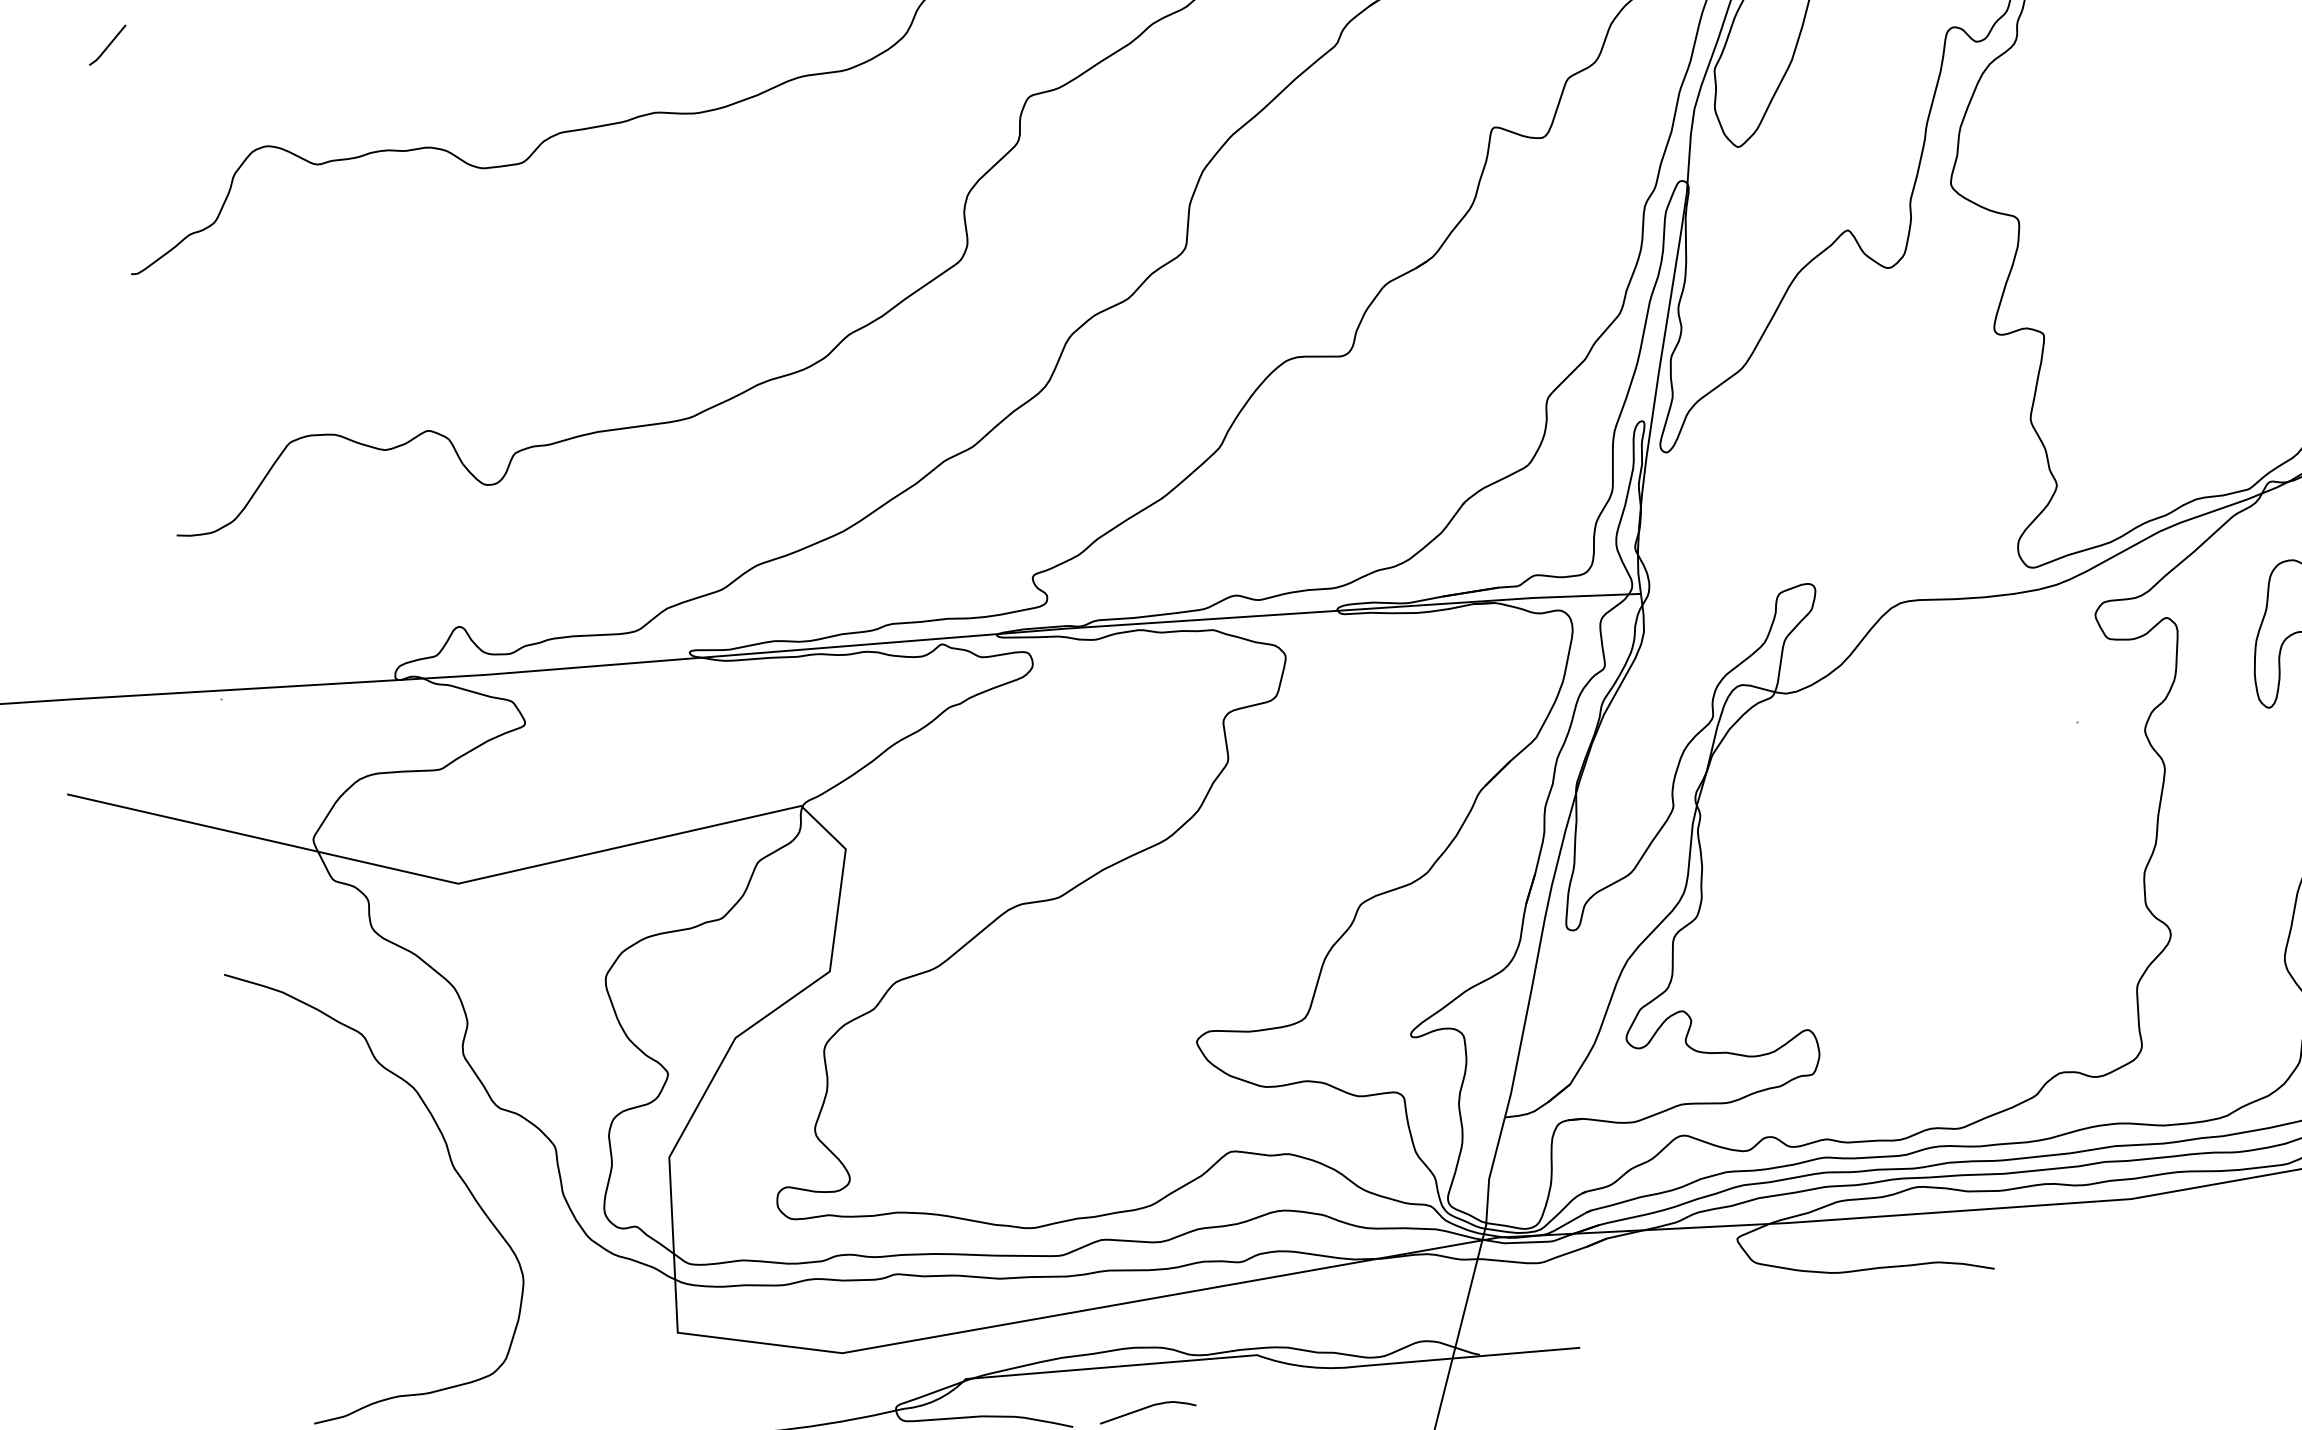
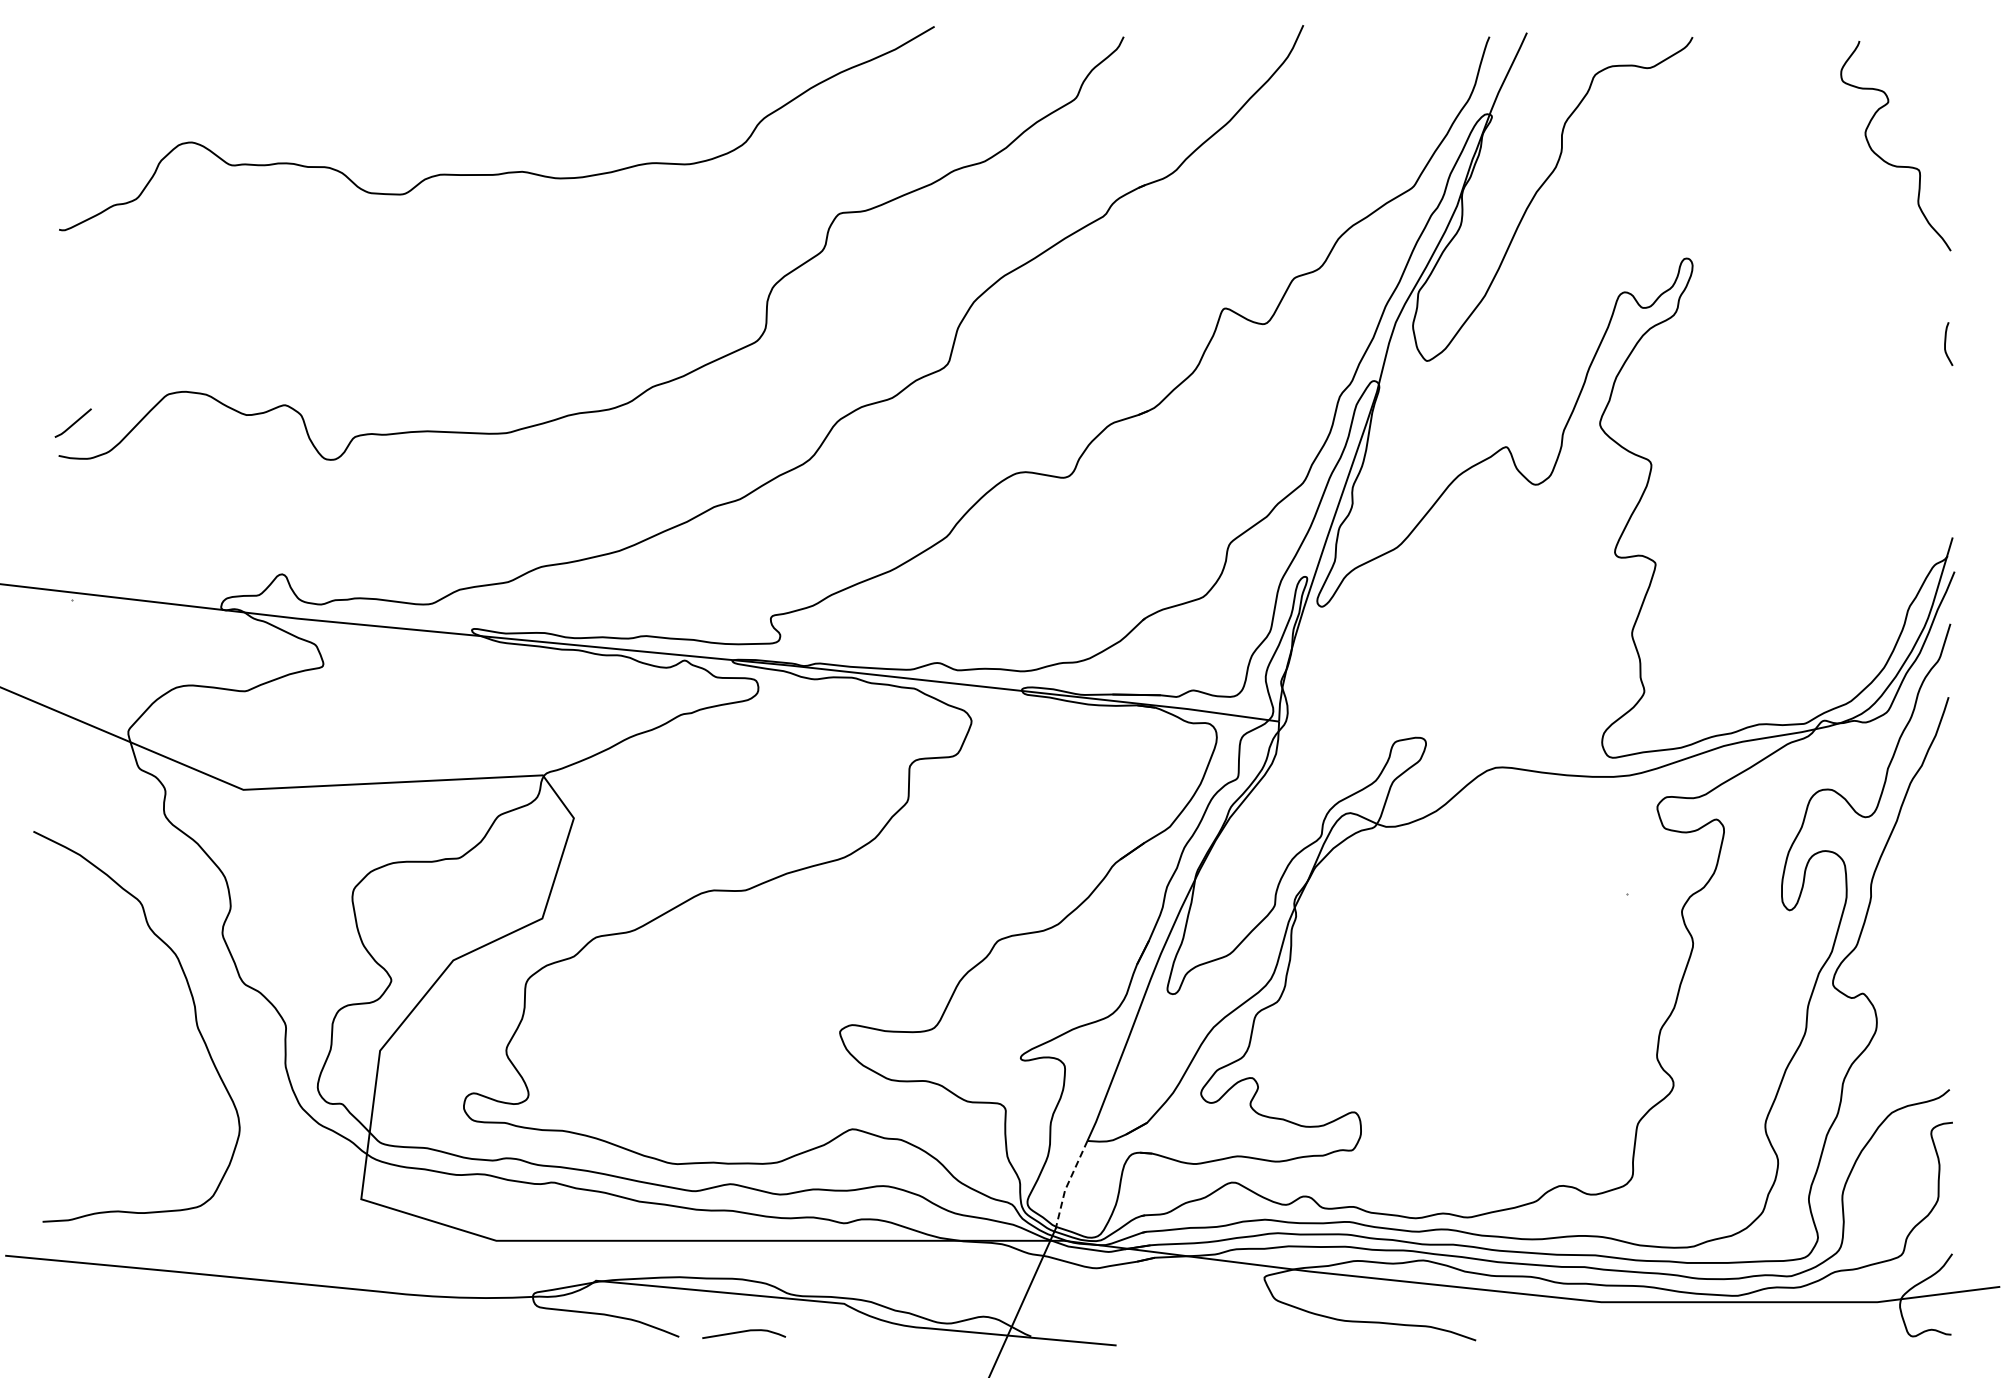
line: (107, 44) -> (73, 422), moved
line: (1490, 1171) -> (1067, 1184), solid -> dashed

